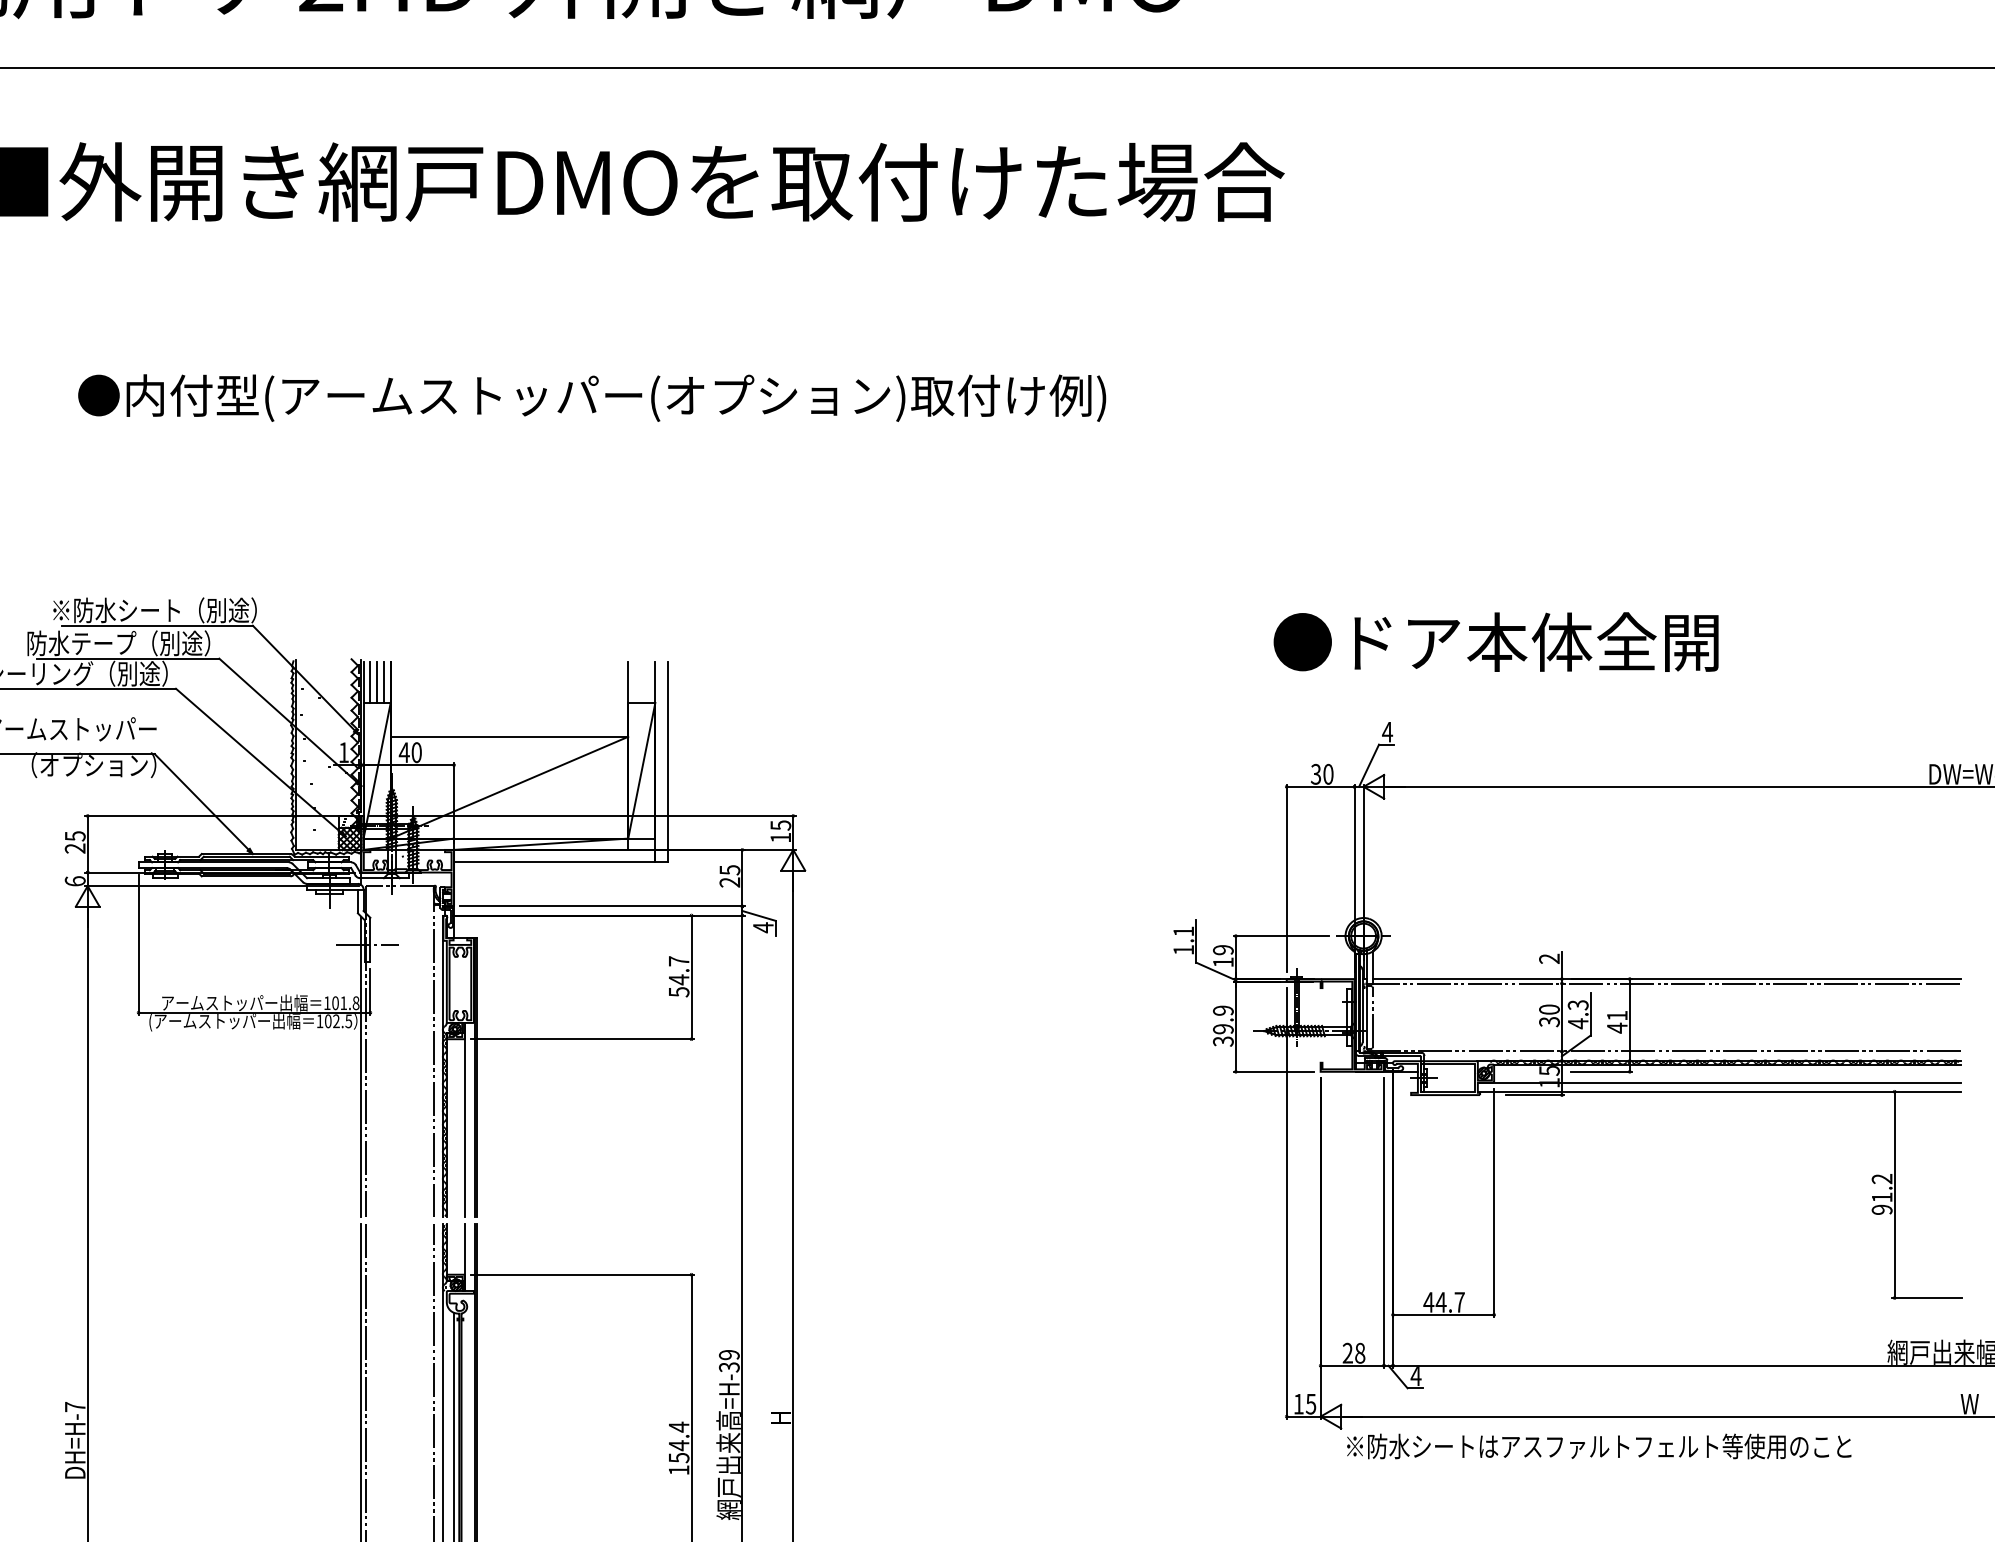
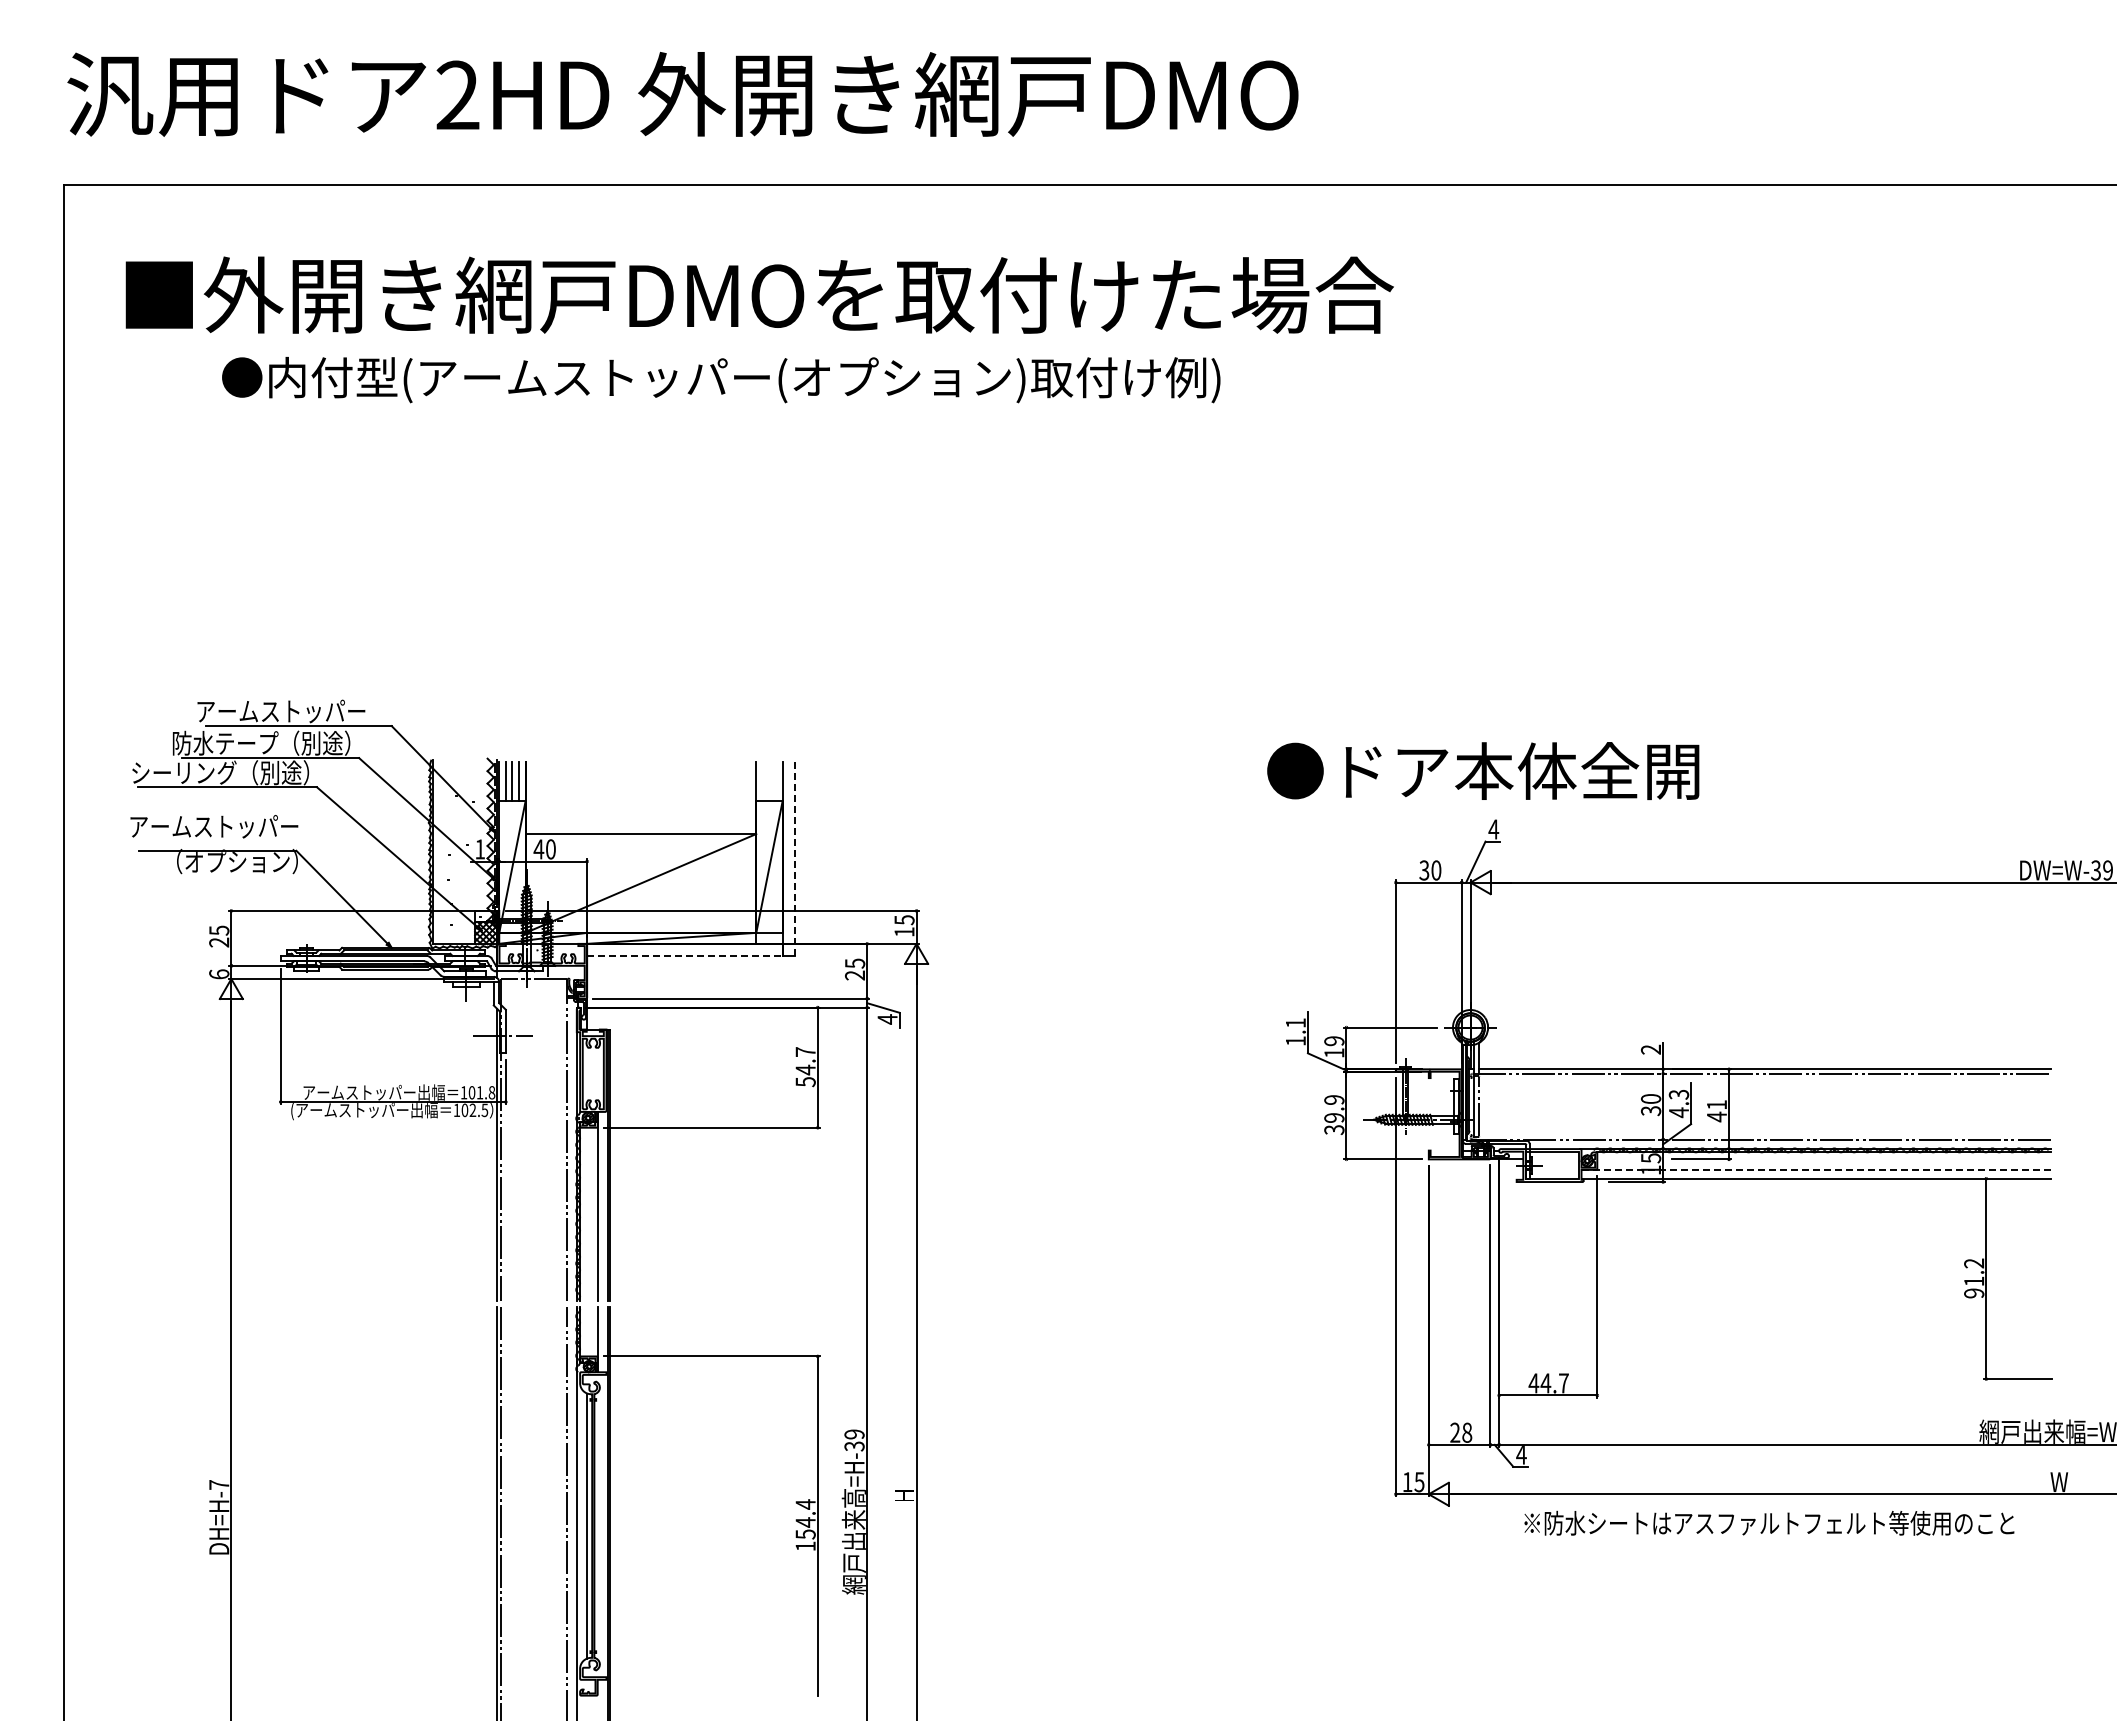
text: (592, 398) -> (721, 380), moved
text: (154, 609) -> (296, 710), ※防水シート（別途） -> アームストッパー
text: (1496, 641) -> (1483, 770), moved
line: (667, 763) -> (794, 859), solid -> dashed
line: (554, 861) -> (684, 955), solid -> dashed
line: (1719, 1082) -> (1816, 1169), solid -> dashed
text: (1599, 1445) -> (1769, 1522), moved

